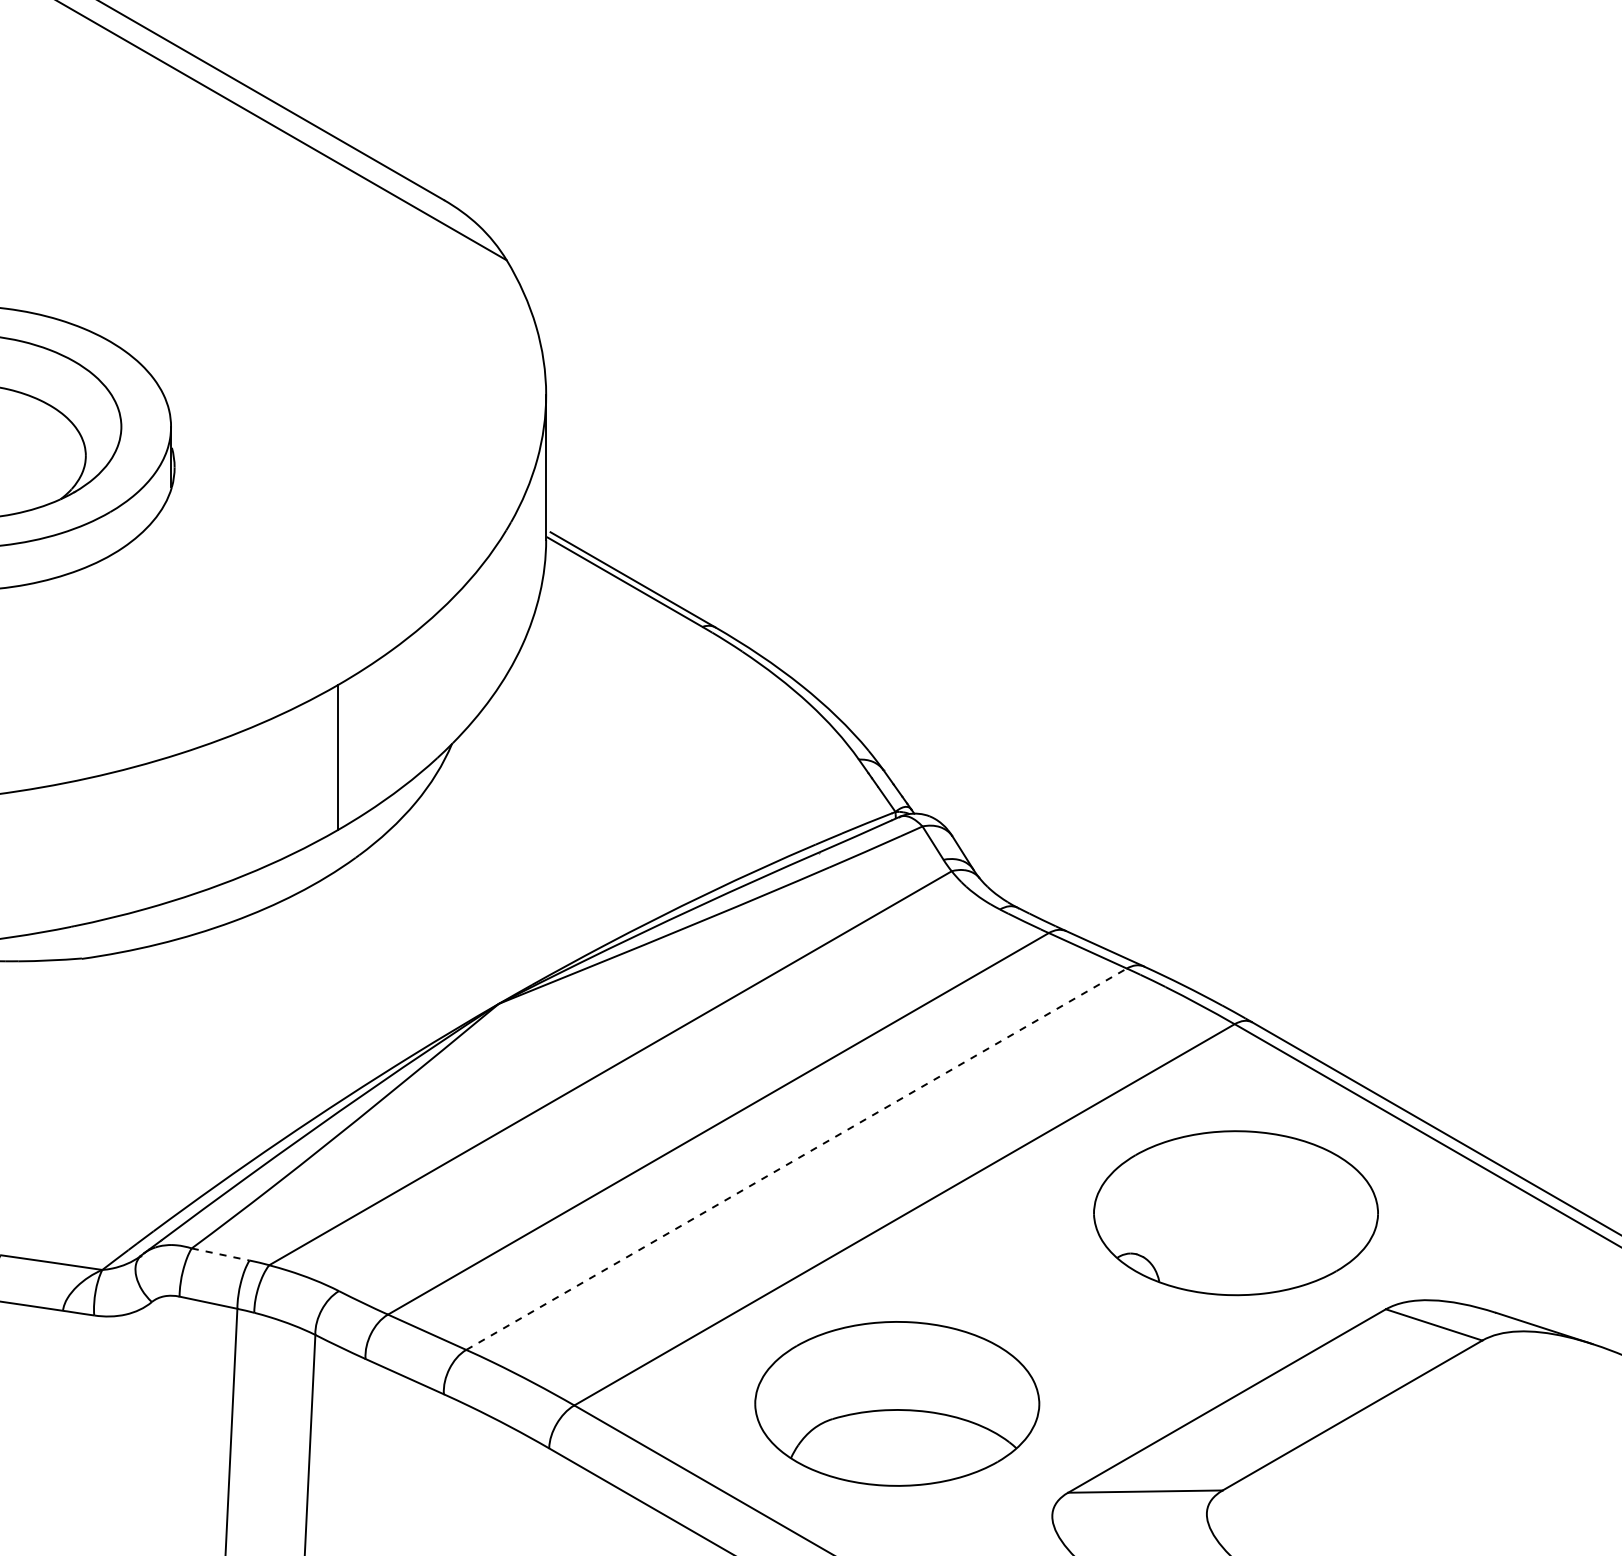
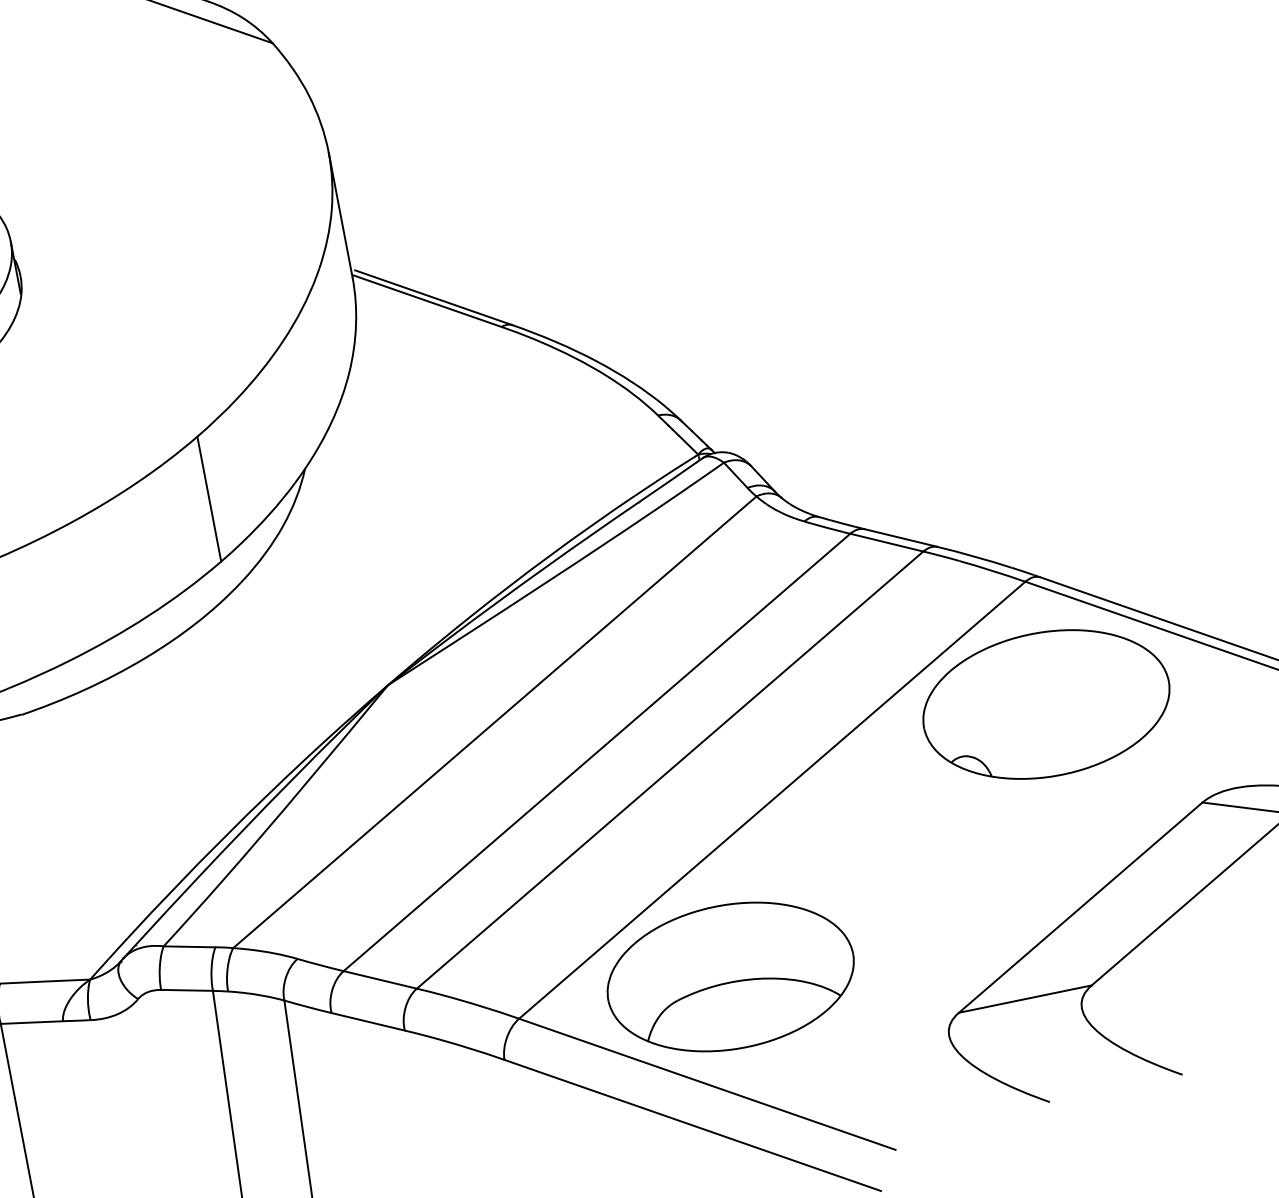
line: (797, 1158) -> (670, 769), dashed -> solid
part: (1235, 1213) -> (1046, 704), moved
line: (220, 1254) -> (189, 946), dashed -> solid
part: (897, 1403) -> (730, 976), moved

